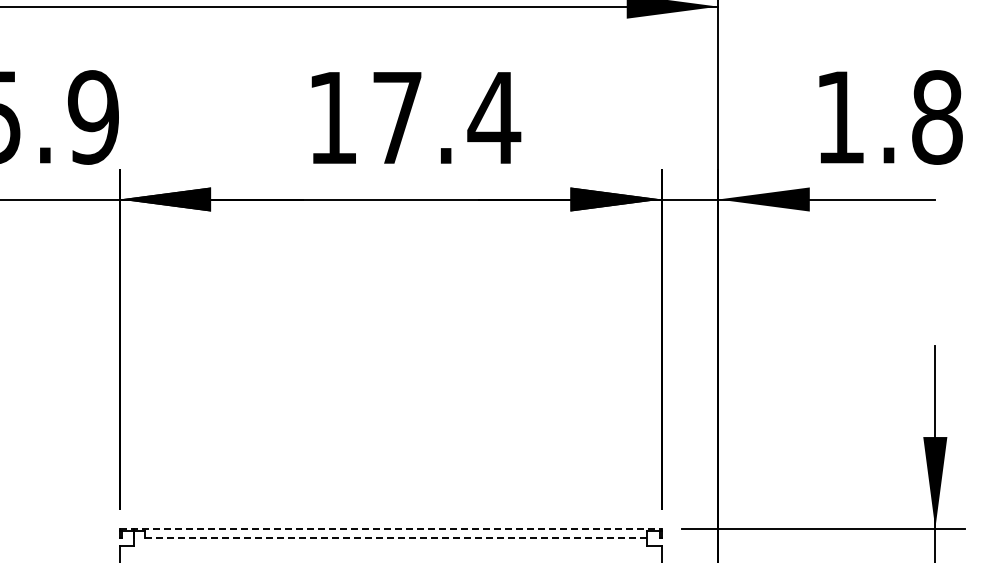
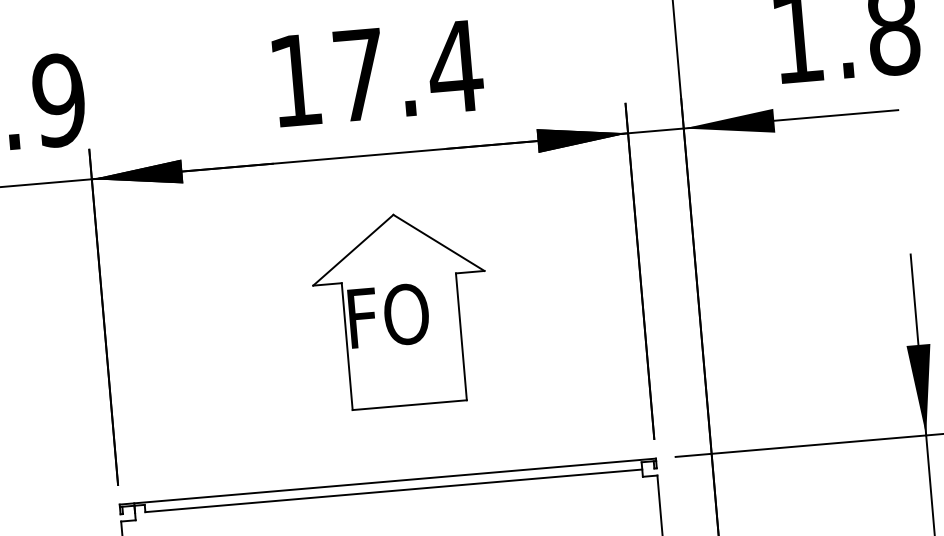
part: (418, 357) -> (400, 310), added
line: (391, 528) -> (388, 481), dashed -> solid
line: (396, 538) -> (394, 490), dashed -> solid

